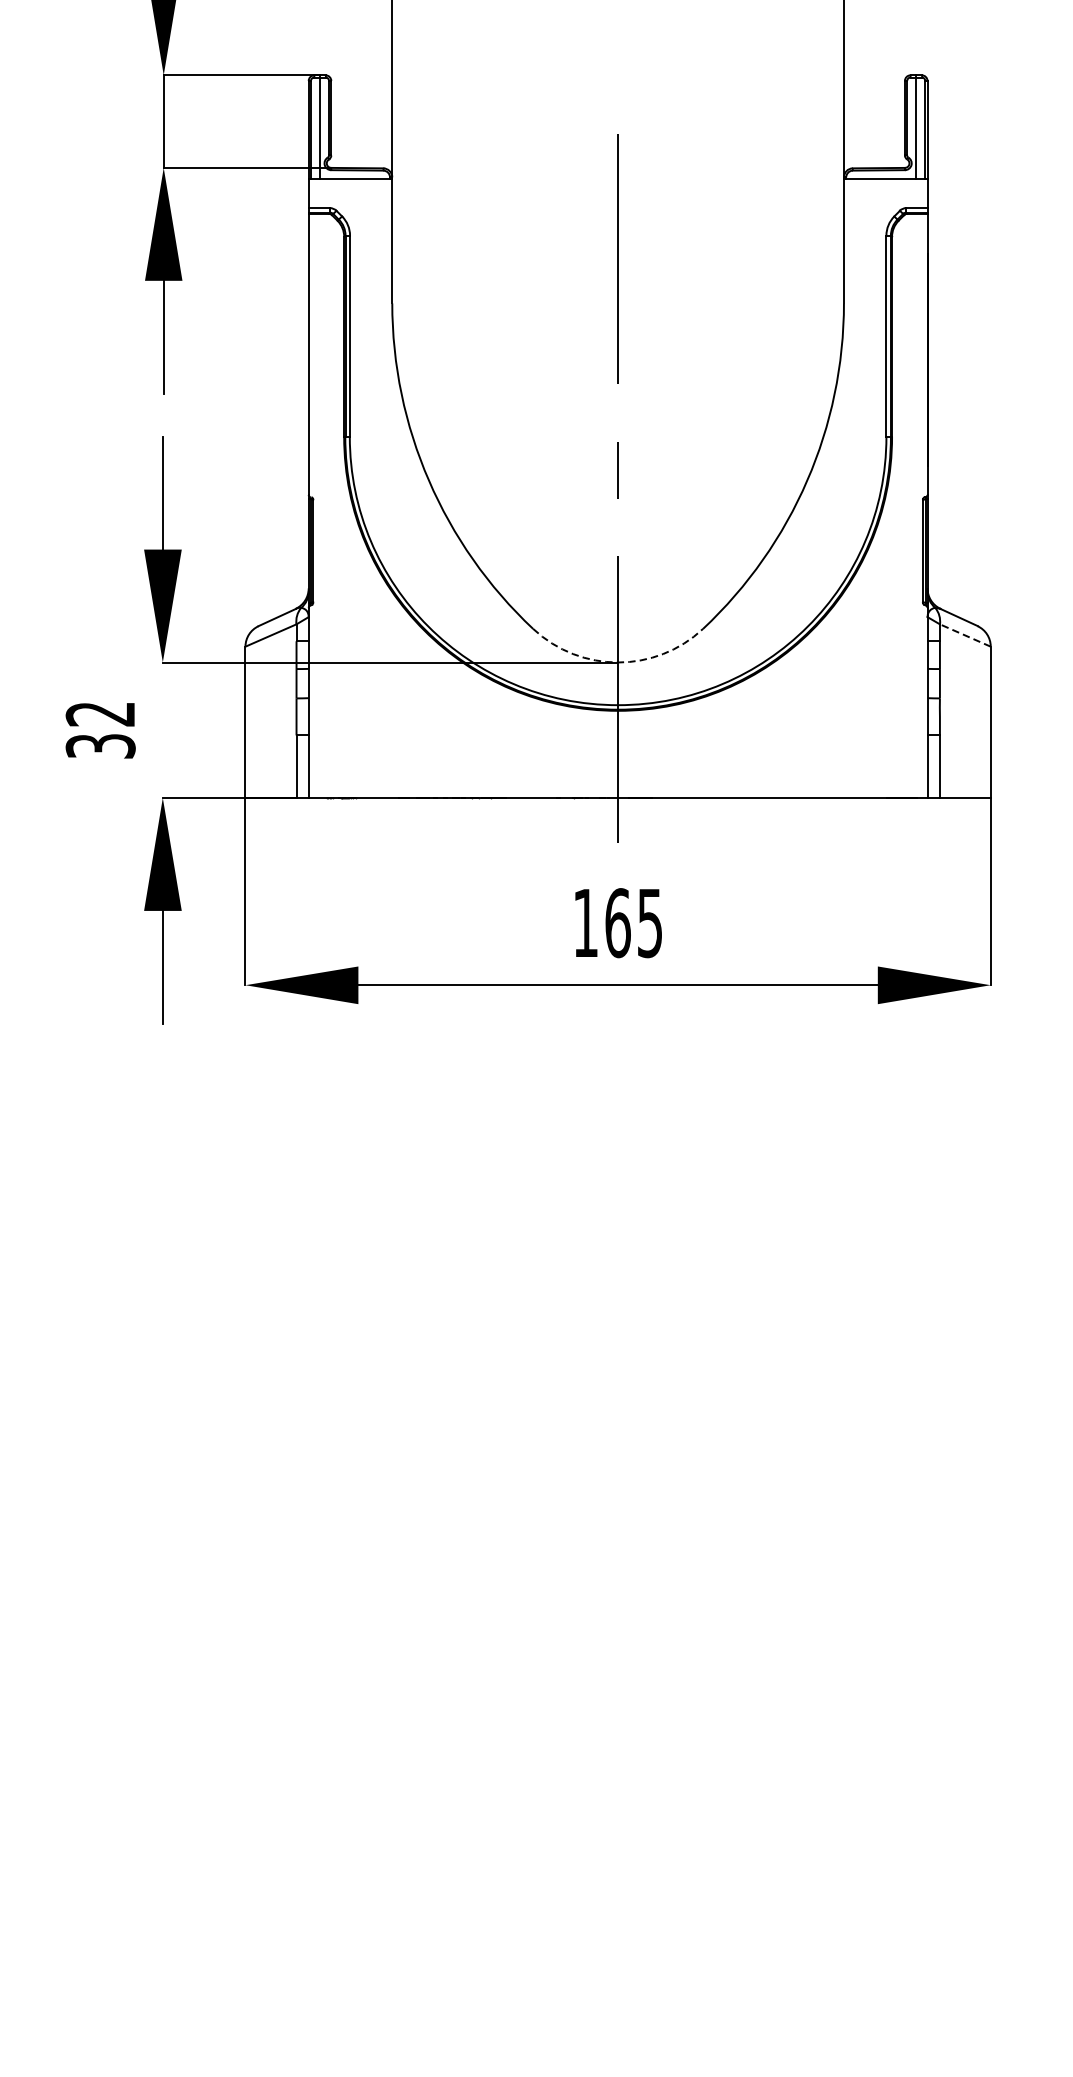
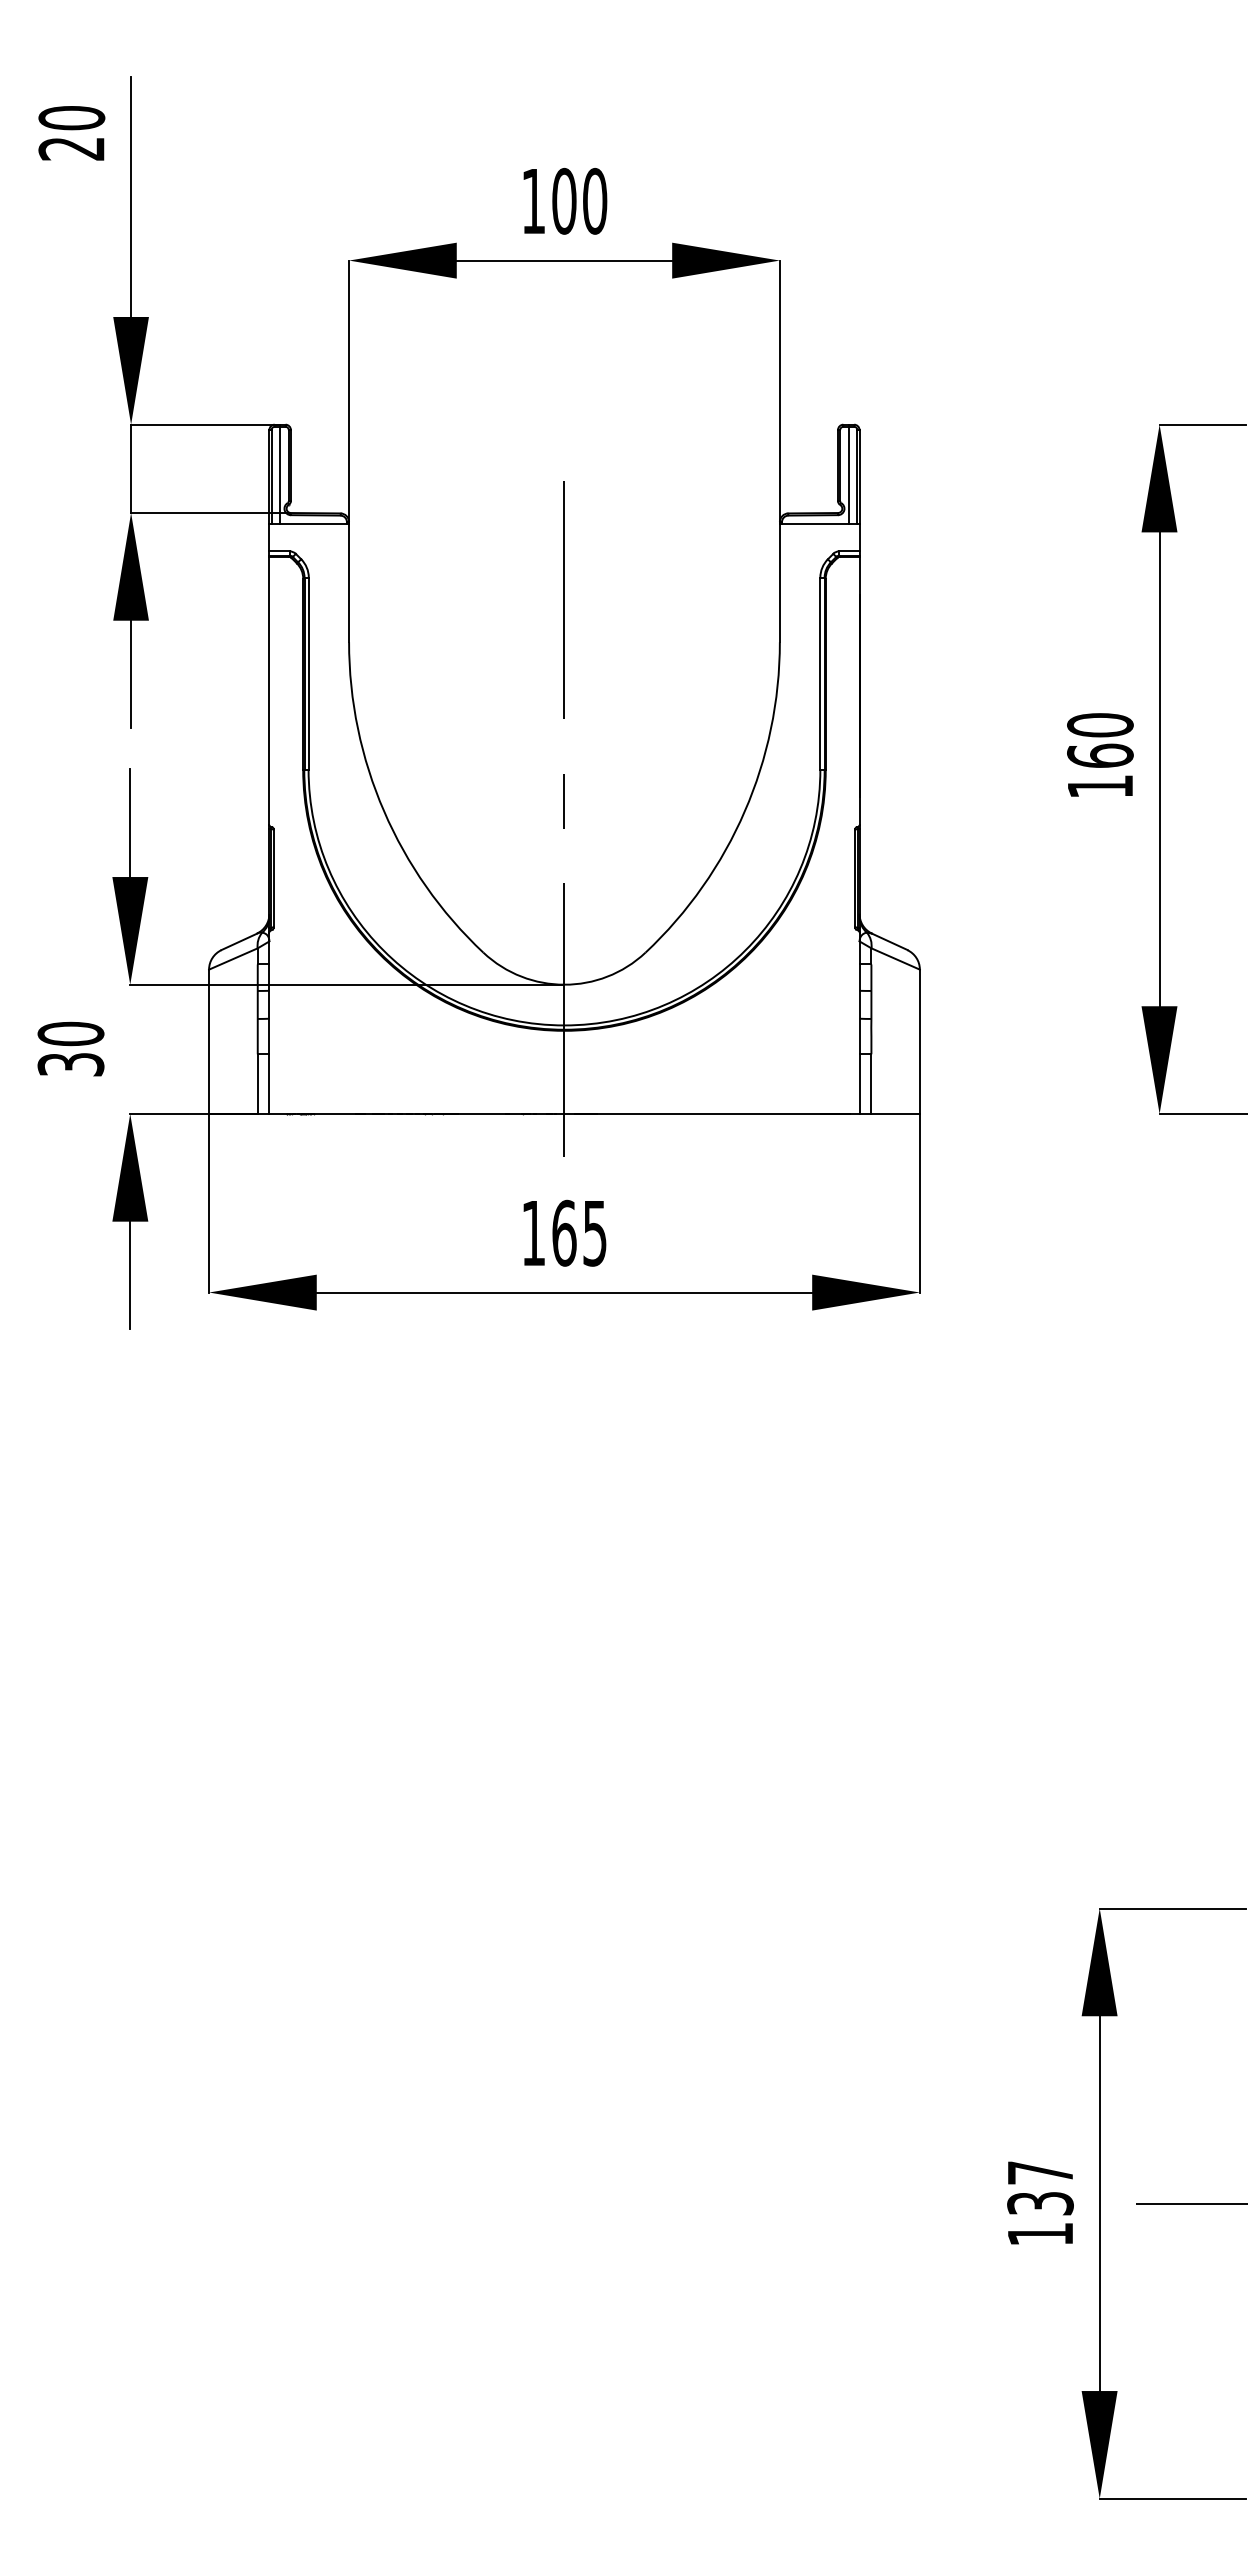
line: (965, 635) -> (895, 958), dashed -> solid
arc: (618, 662) -> (564, 984), dashed -> solid
text: (100, 713) -> (70, 1033), 32 -> 30

